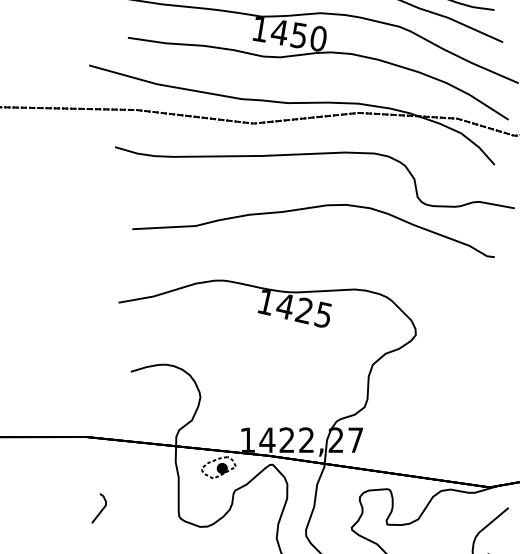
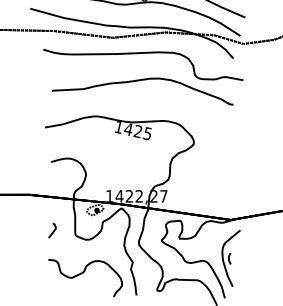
line: (101, 508) -> (53, 230), moved

